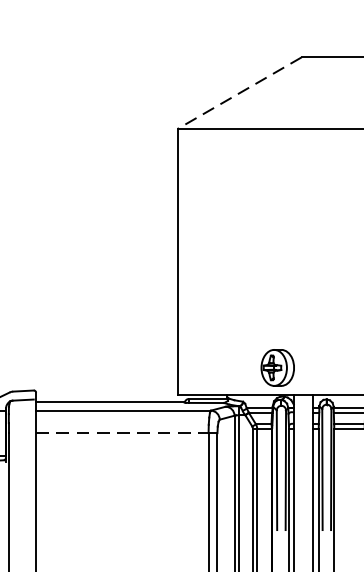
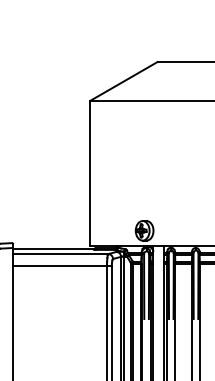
line: (238, 93) -> (123, 81), dashed -> solid
line: (123, 433) -> (60, 266), dashed -> solid

